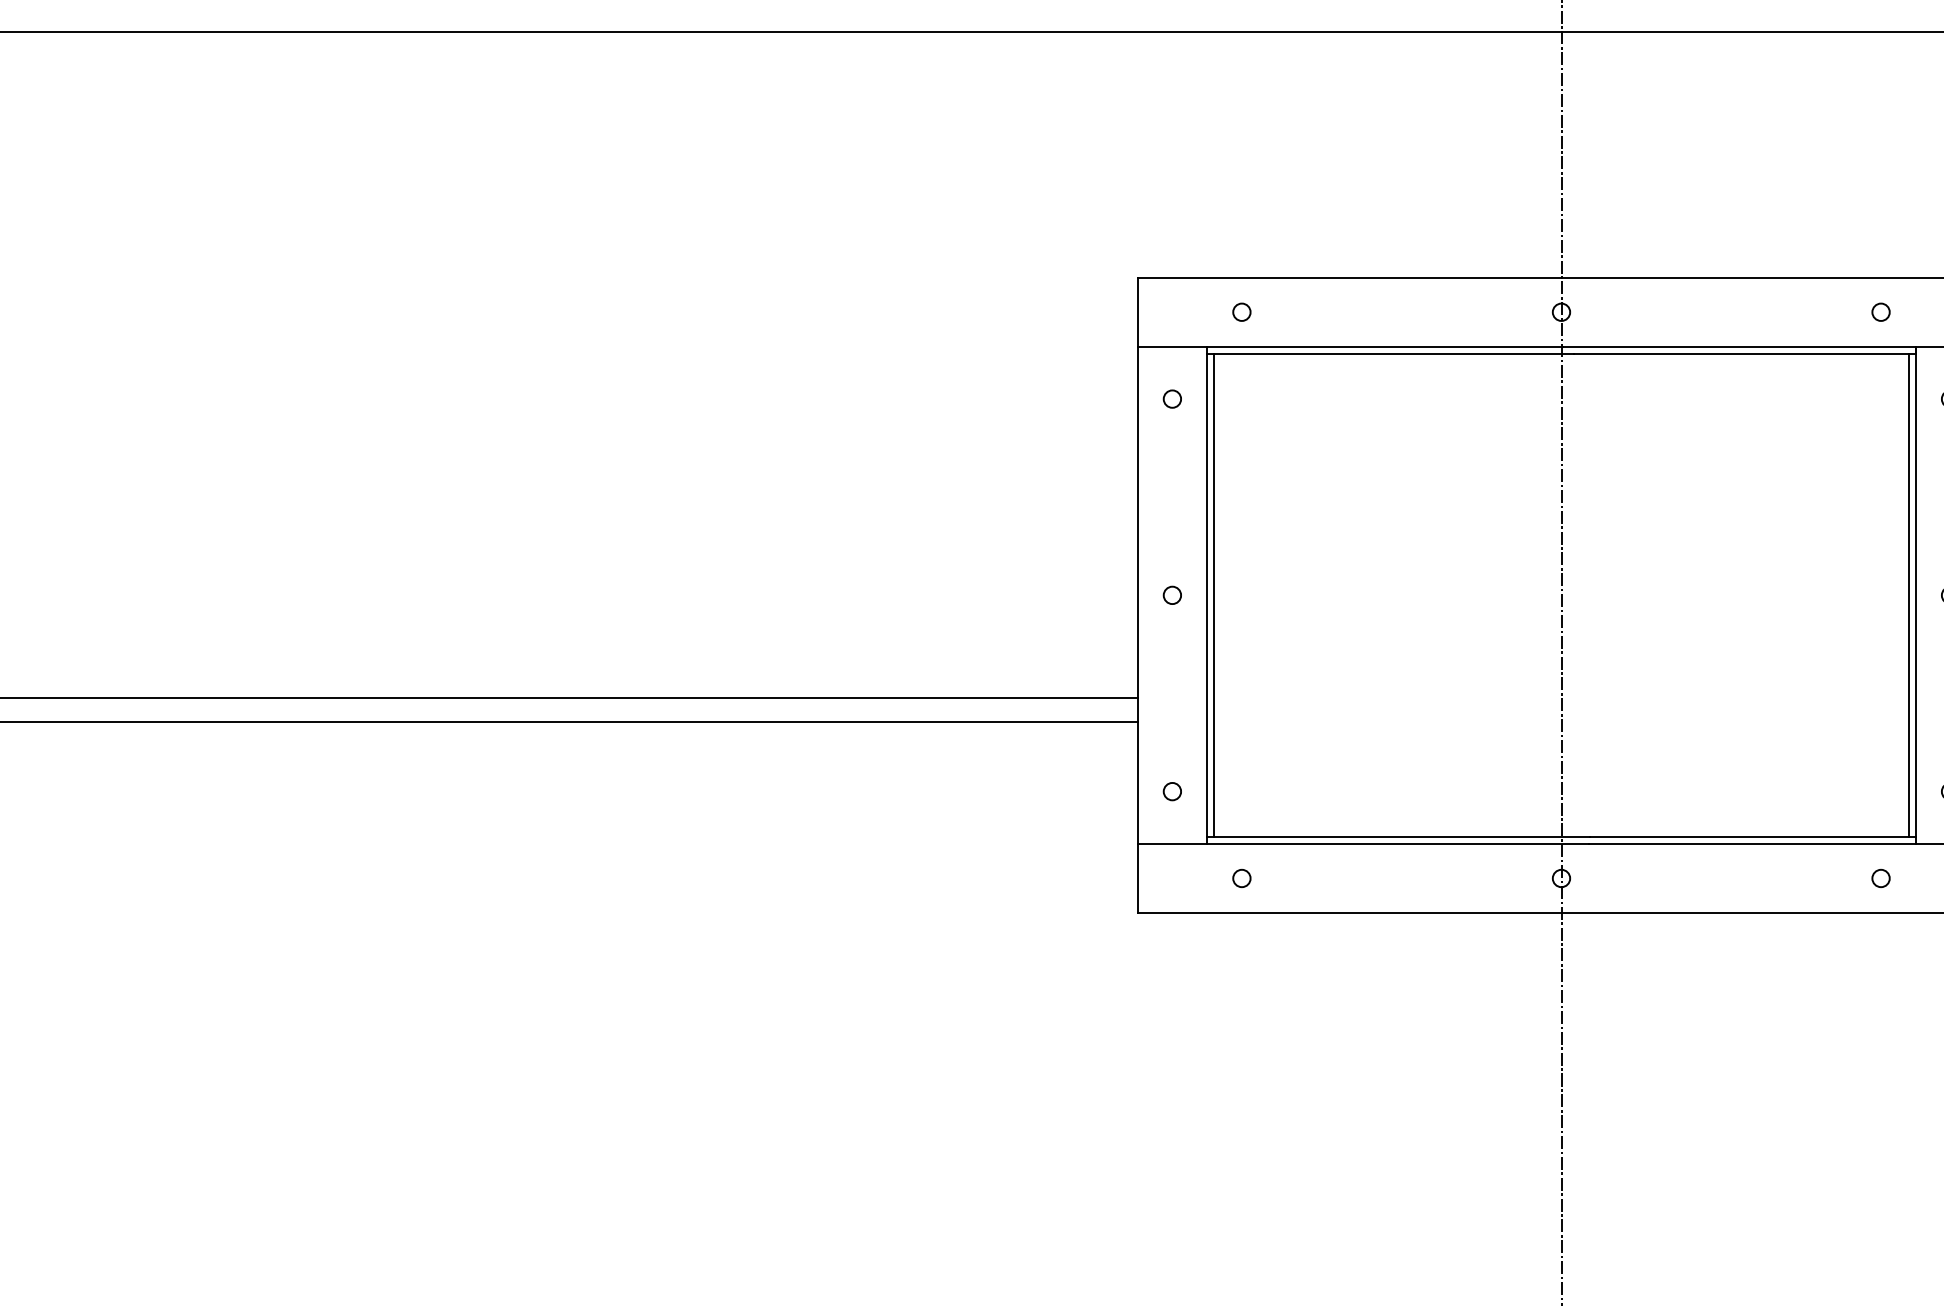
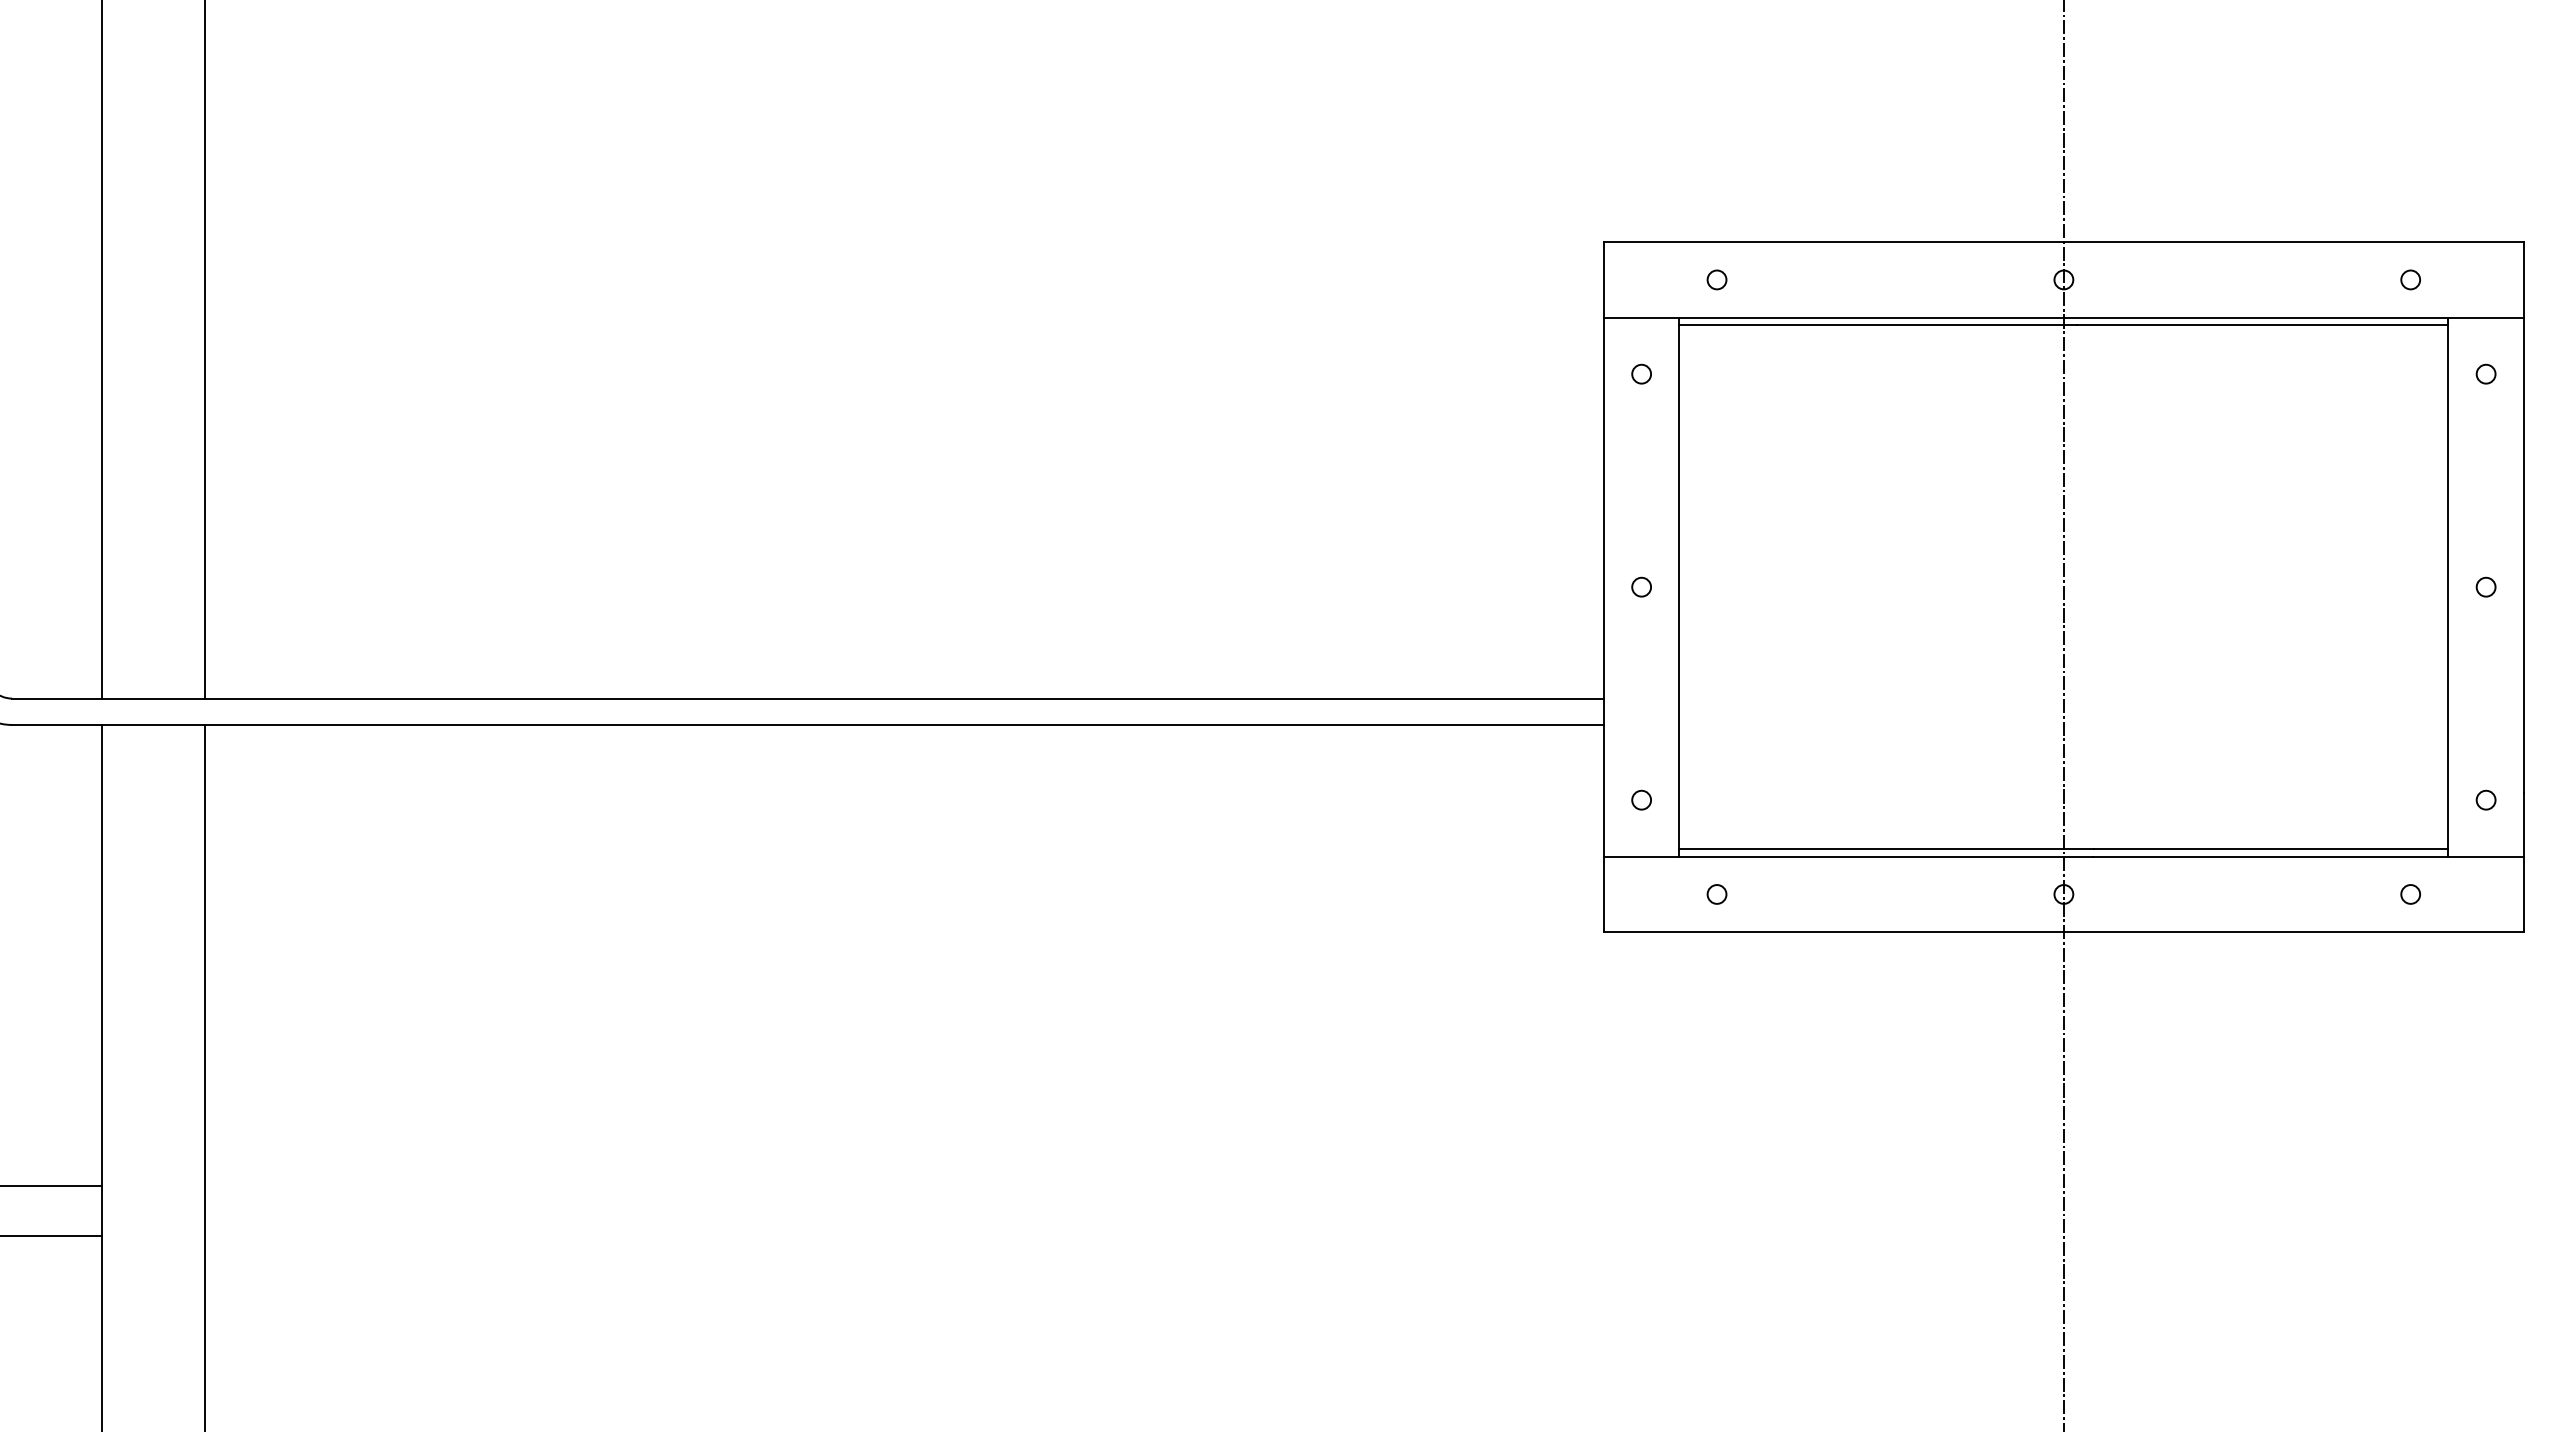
line: (1213, 595) -> (1686, 587), removed
line: (1908, 595) -> (2440, 587), removed

